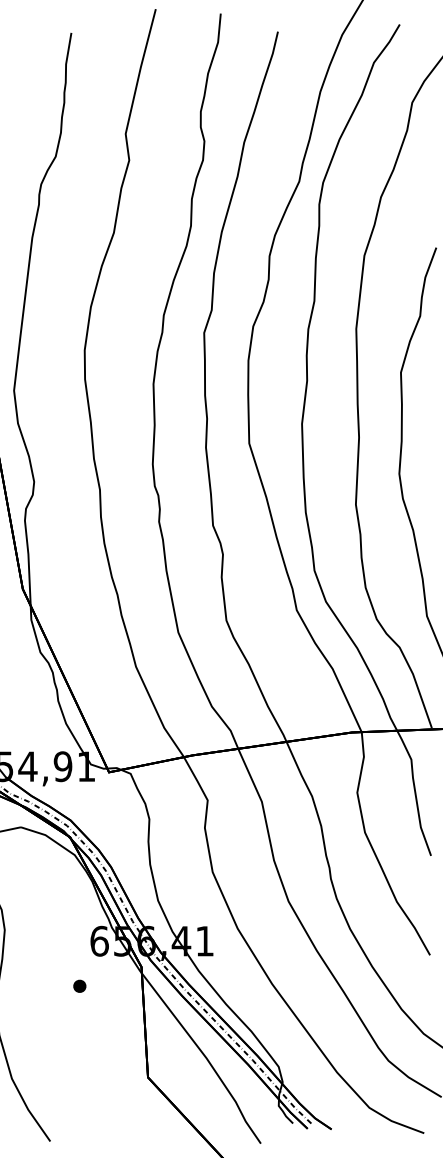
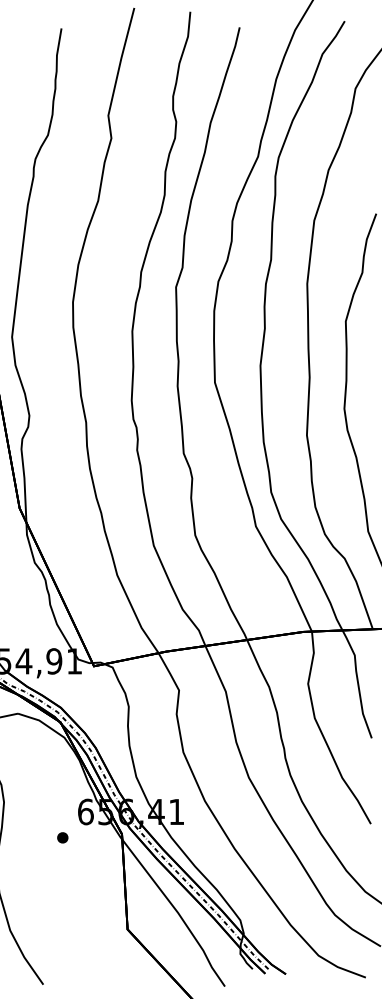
part: (79, 985) -> (62, 837), moved

